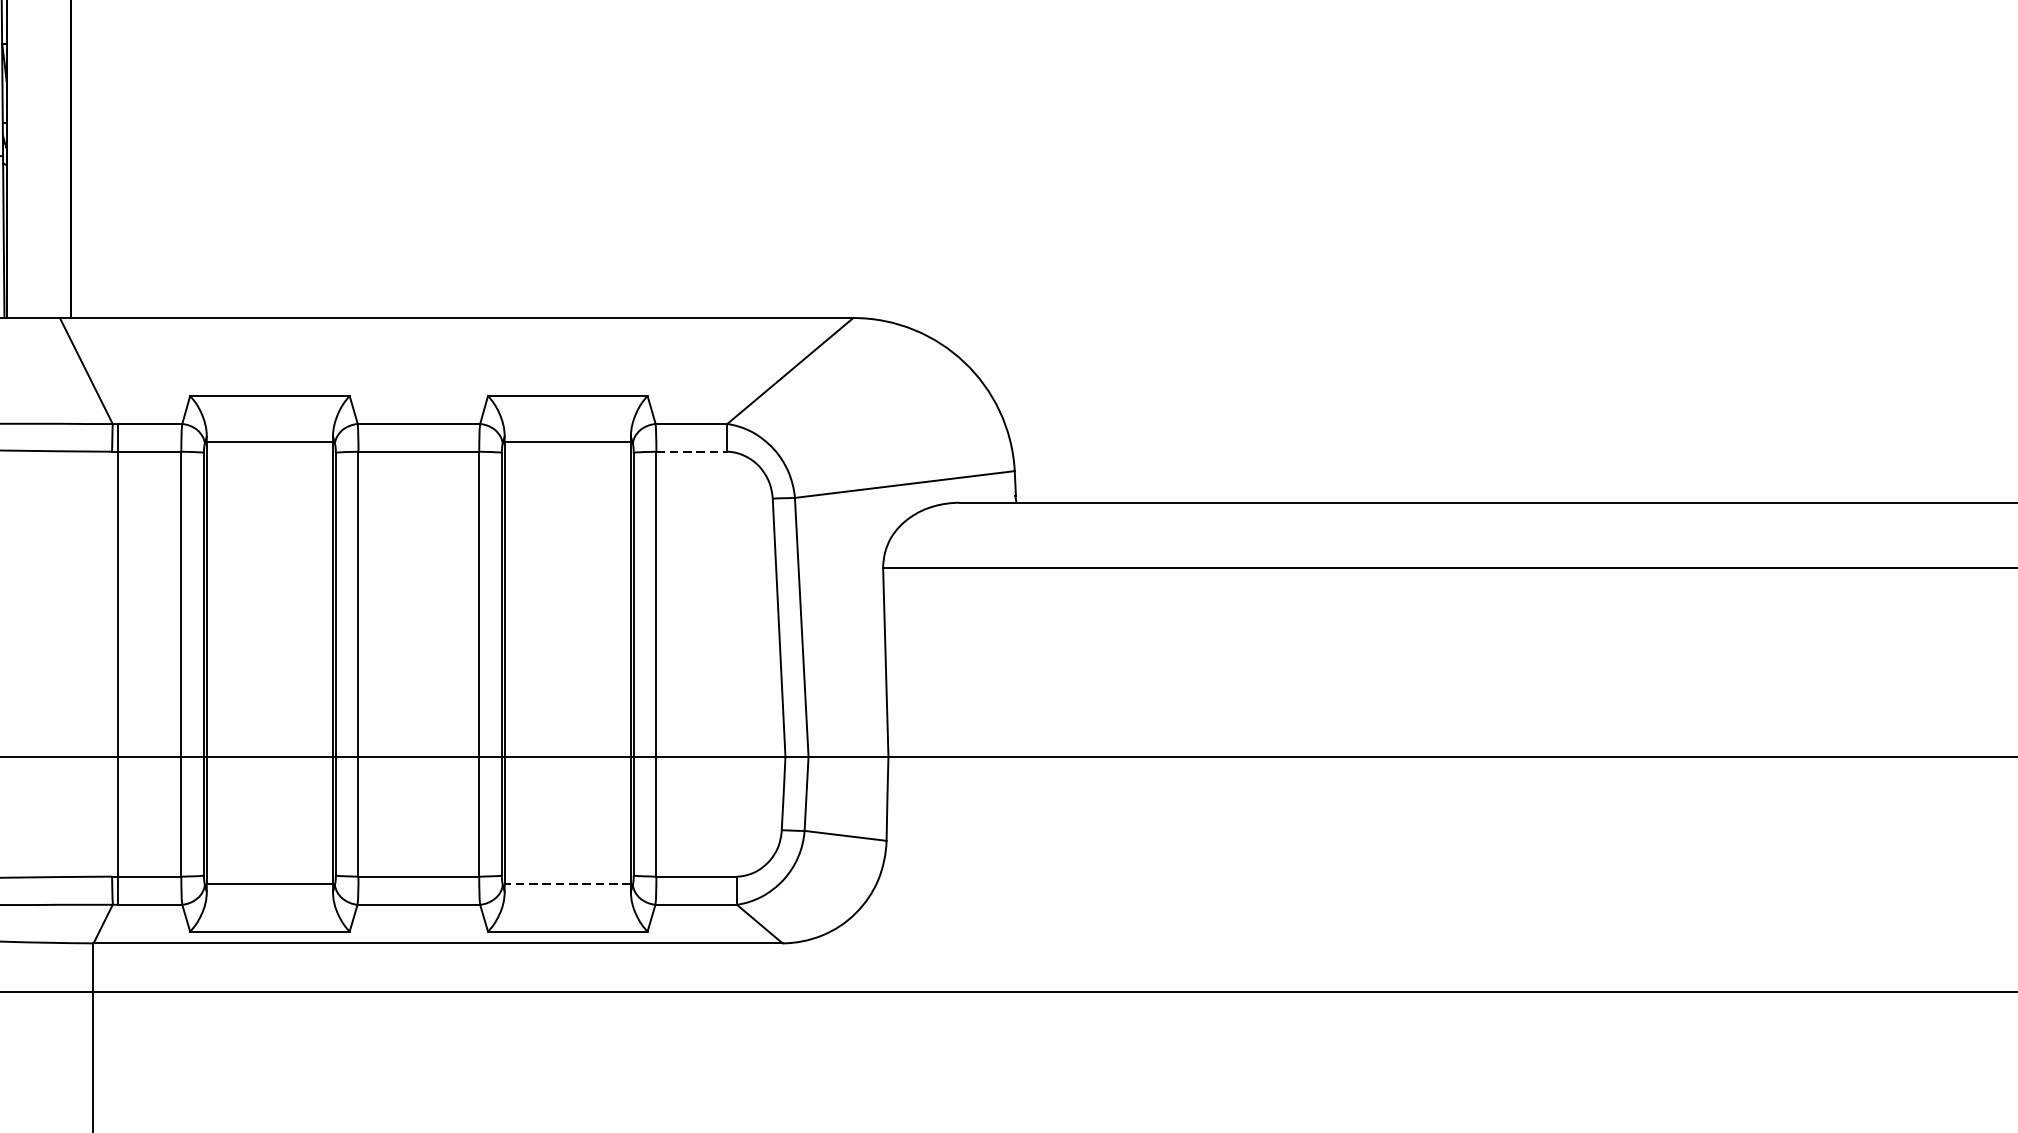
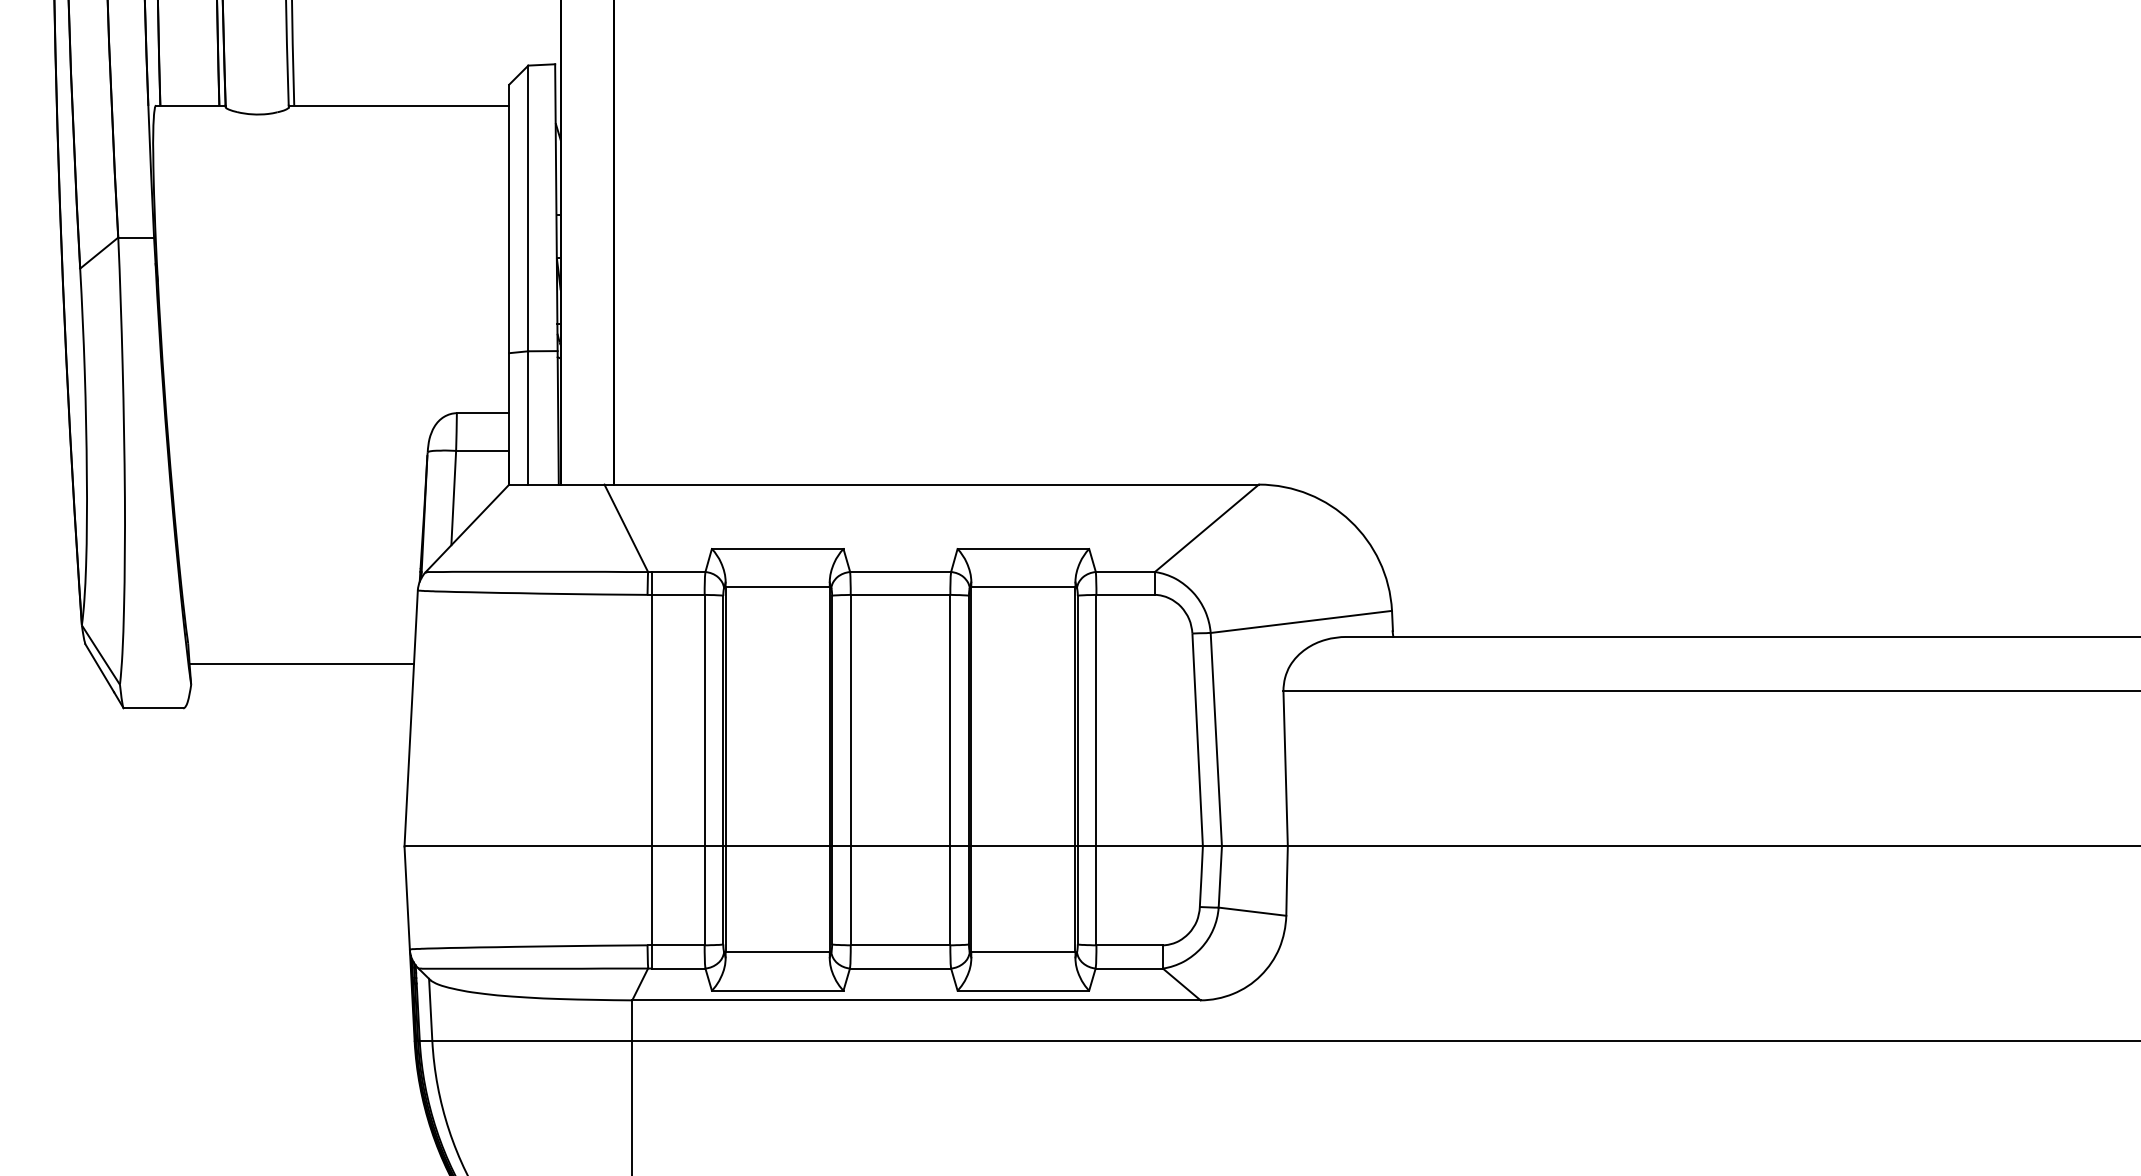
line: (692, 451) -> (1126, 594), dashed -> solid
line: (566, 884) -> (1022, 951), dashed -> solid

